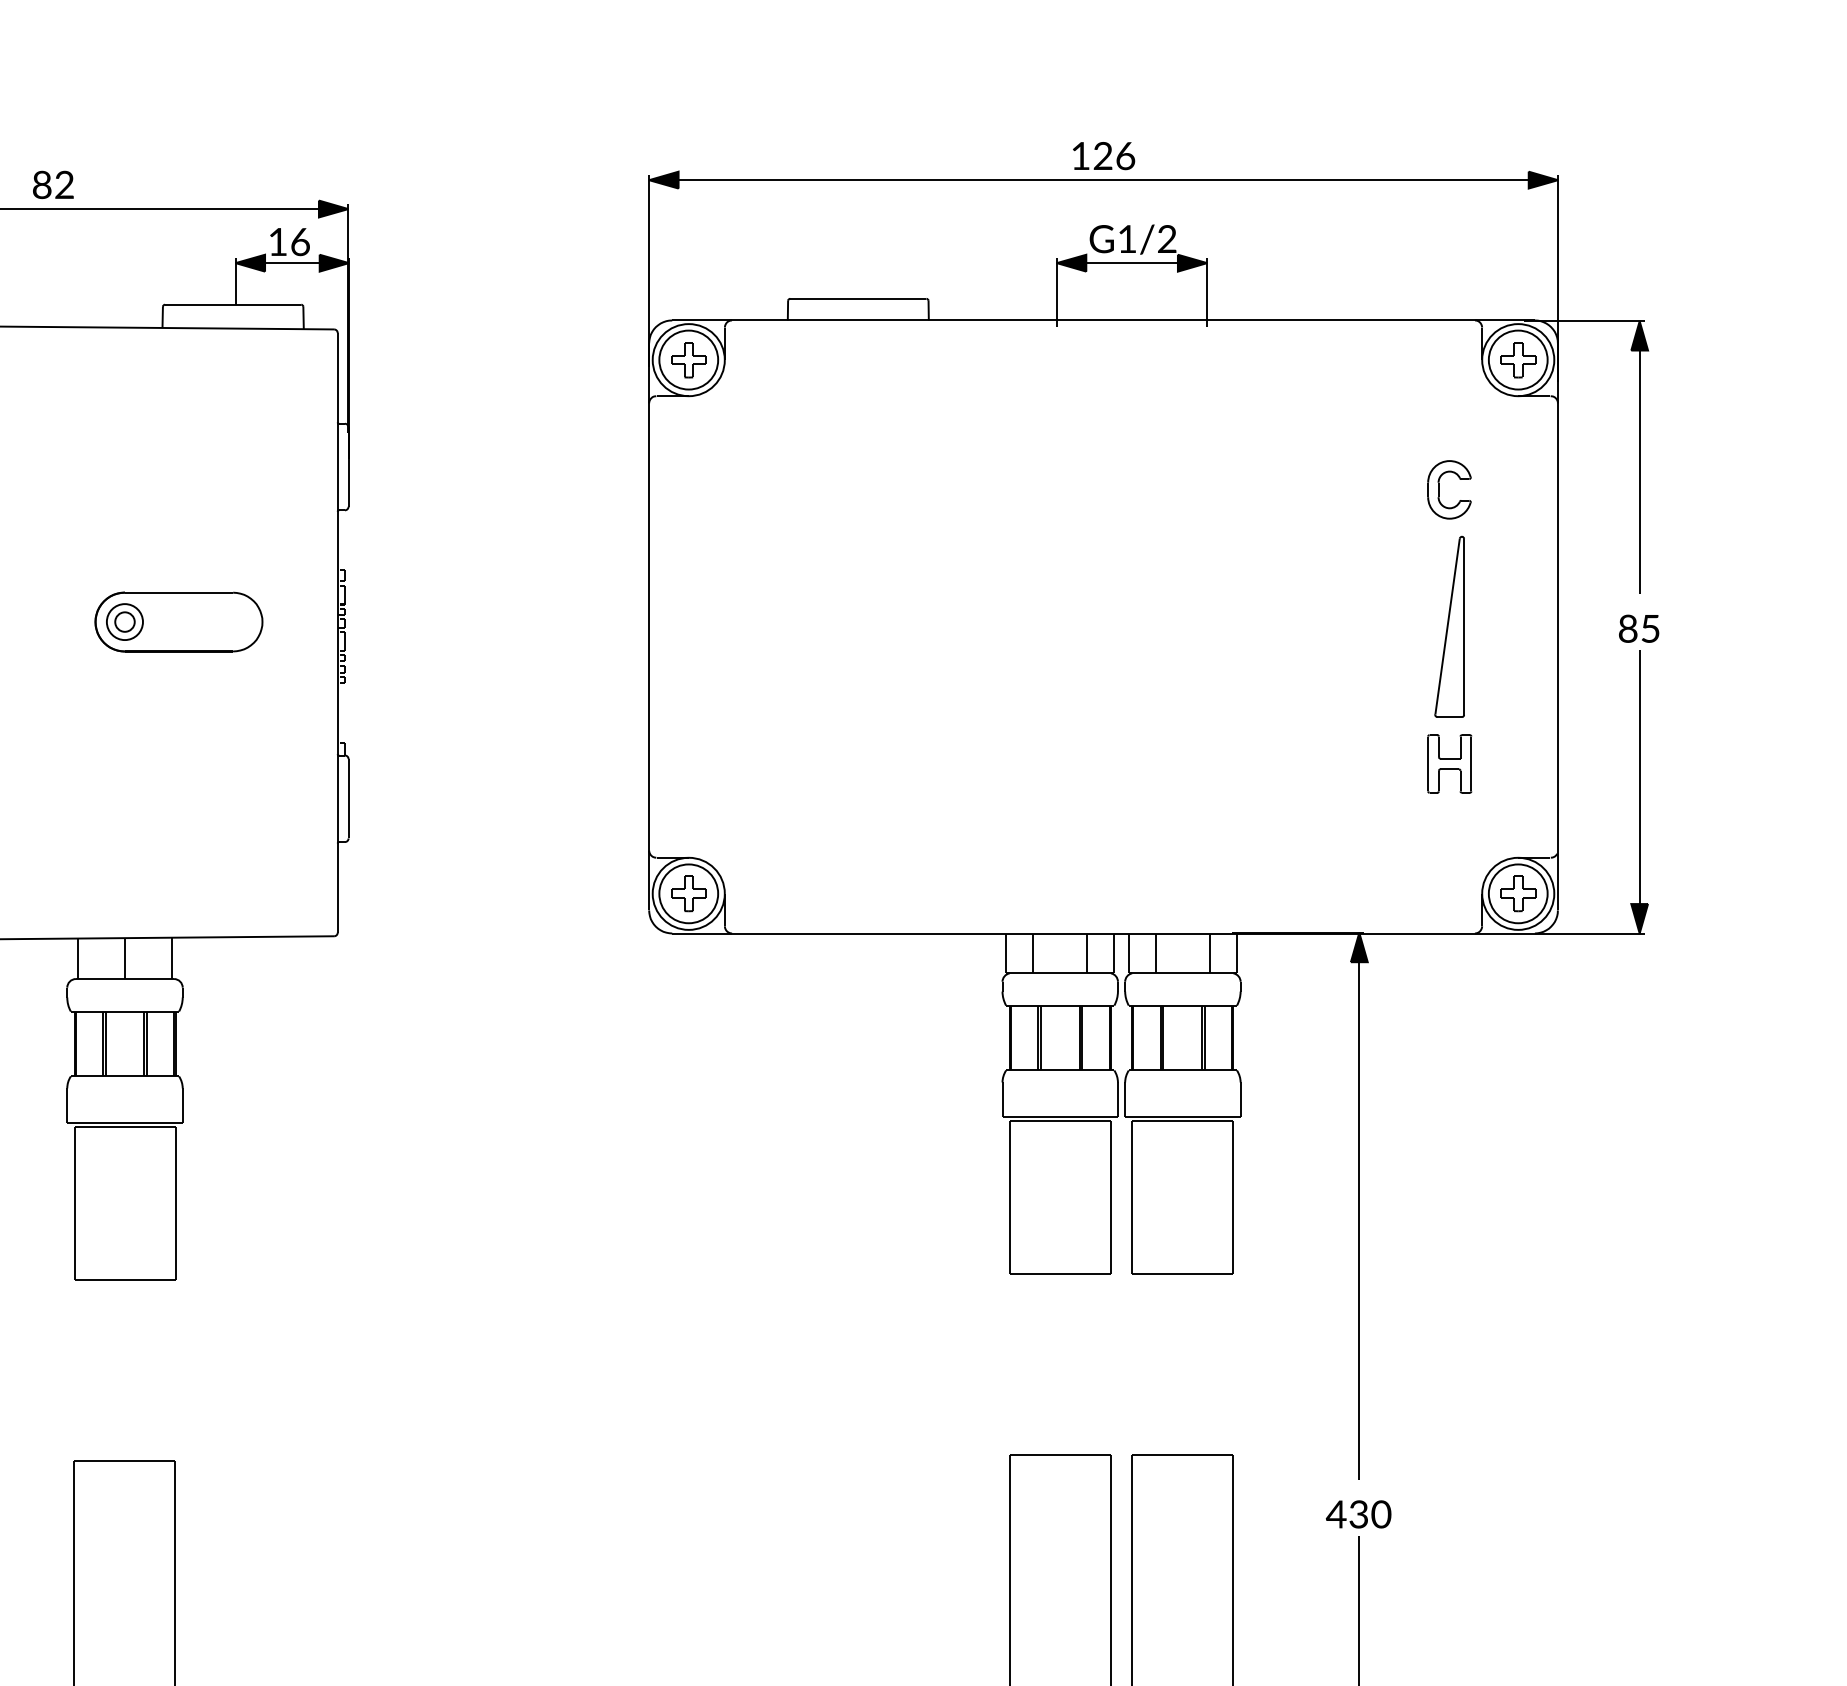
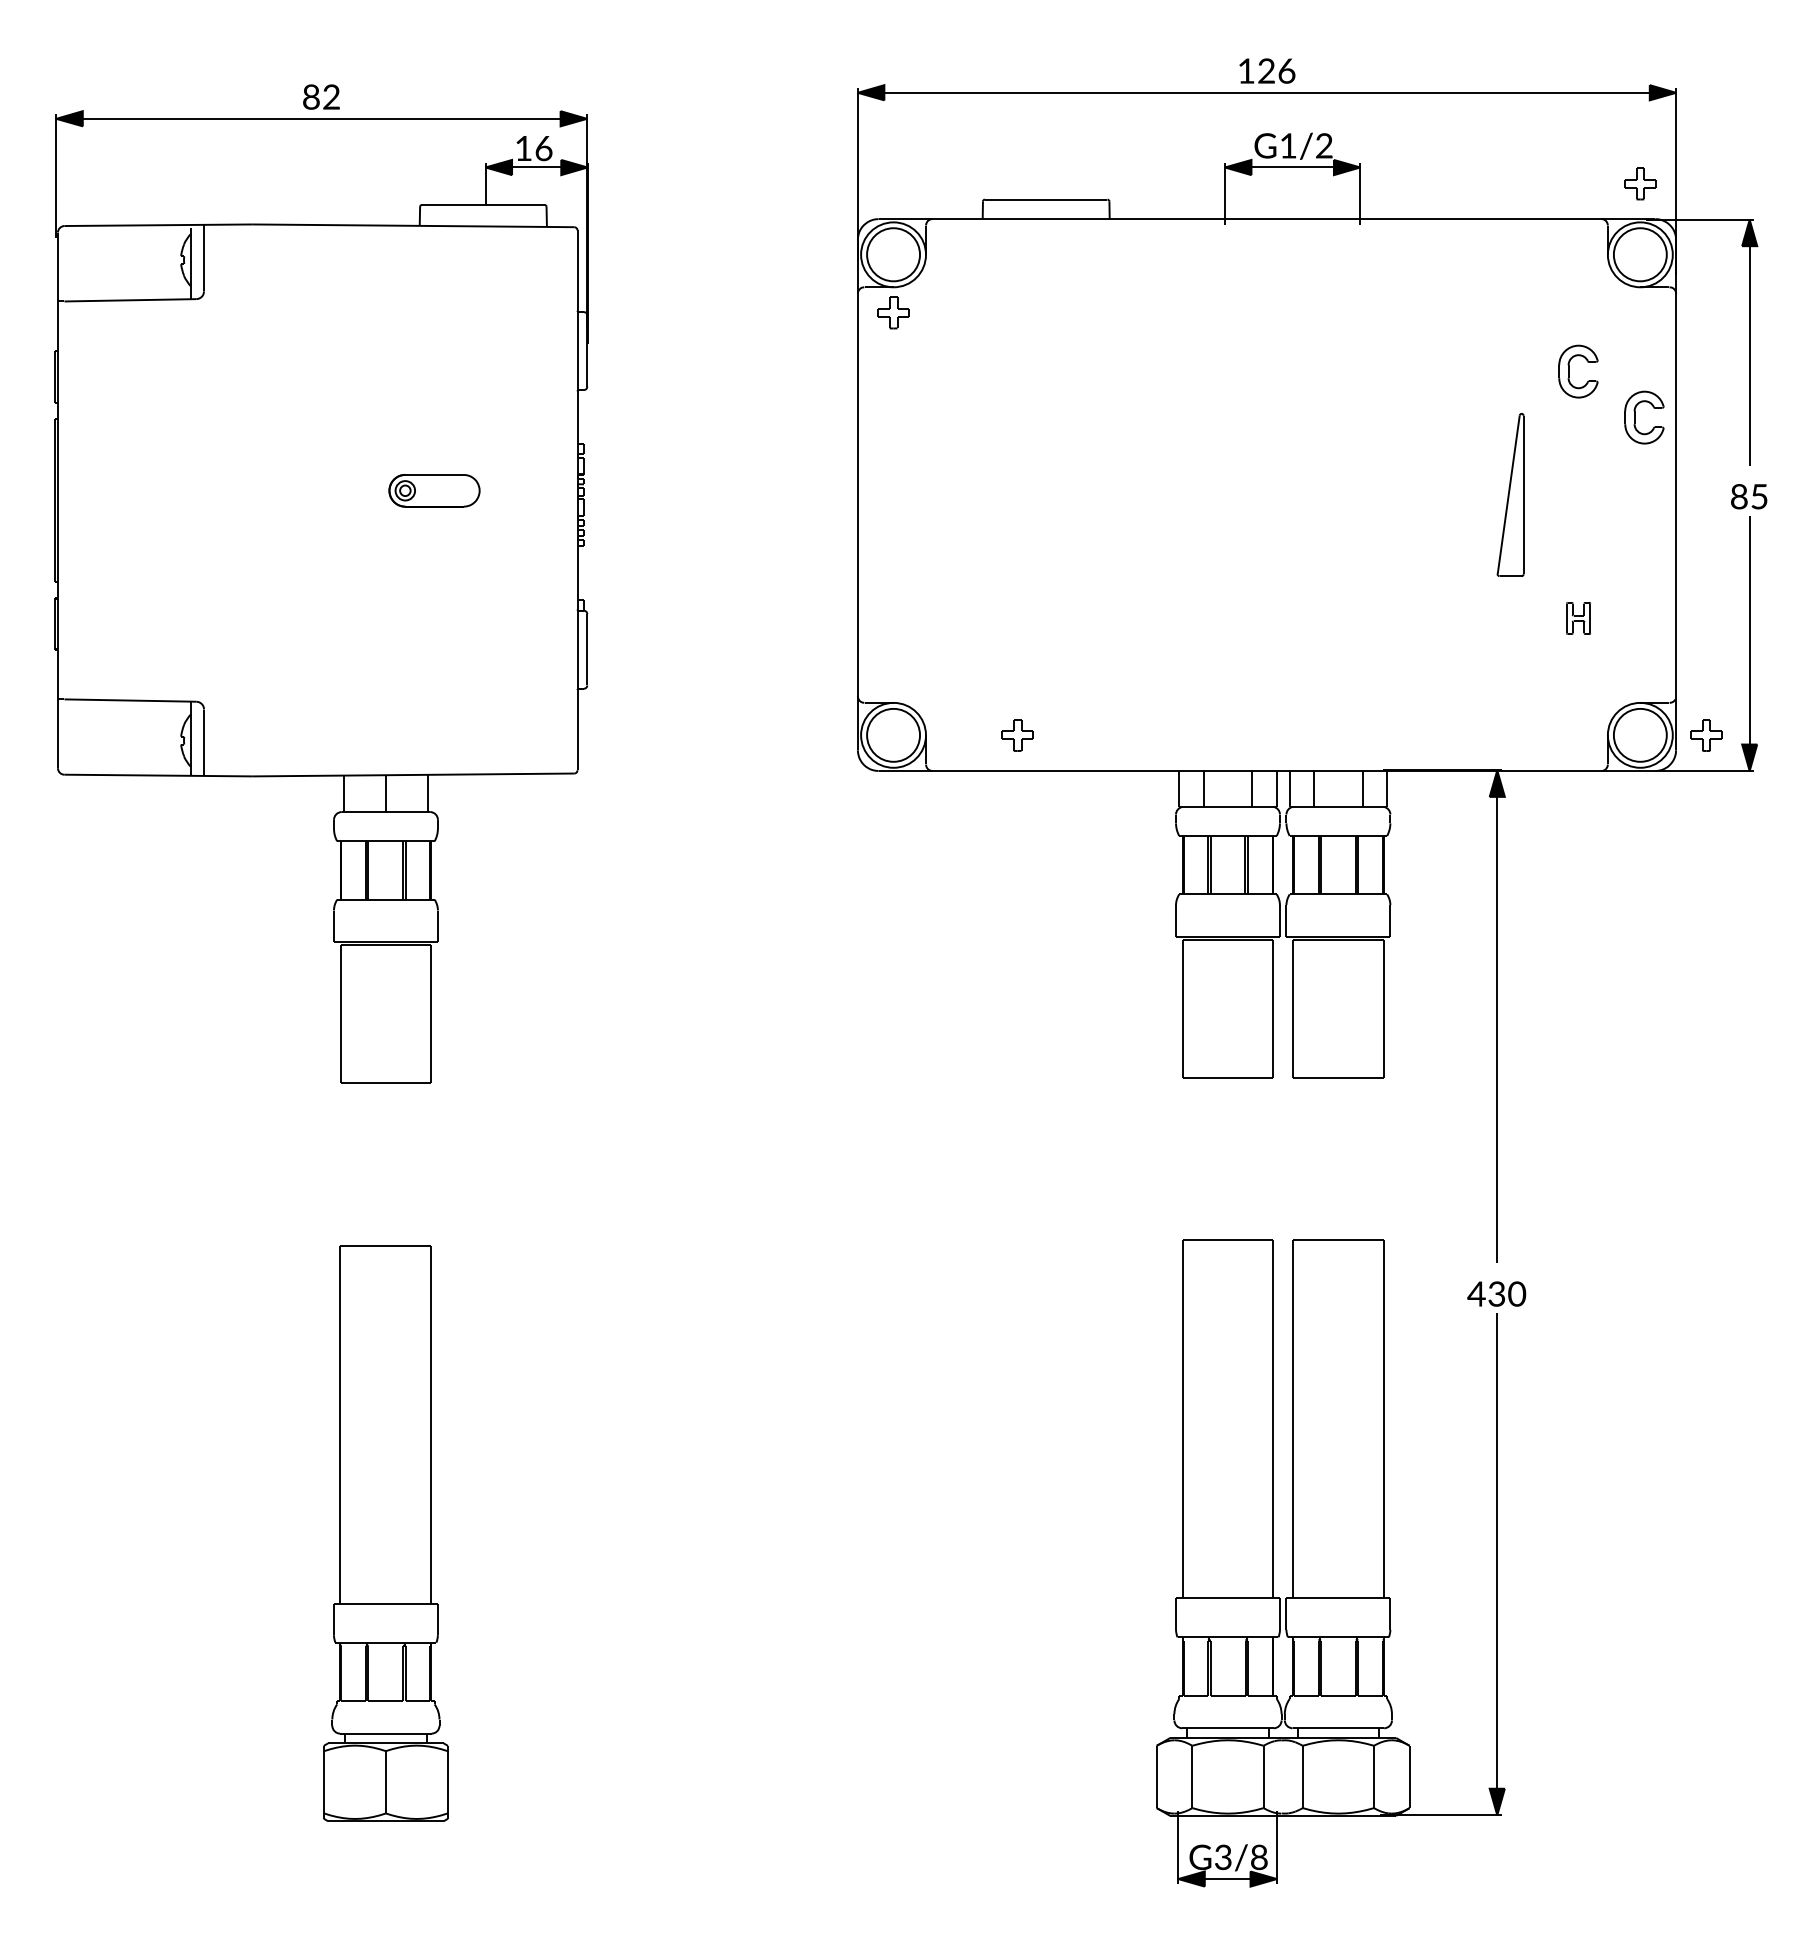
part: (688, 359) -> (893, 312), moved
part: (1518, 359) -> (1640, 183), moved
part: (1512, 540) -> (1635, 417), added
part: (178, 621) -> (434, 490), size x0.6
part: (1449, 626) -> (1510, 494), moved
part: (1449, 764) -> (1578, 618), size x0.6
part: (688, 894) -> (1017, 735), moved
part: (1518, 894) -> (1706, 735), moved

